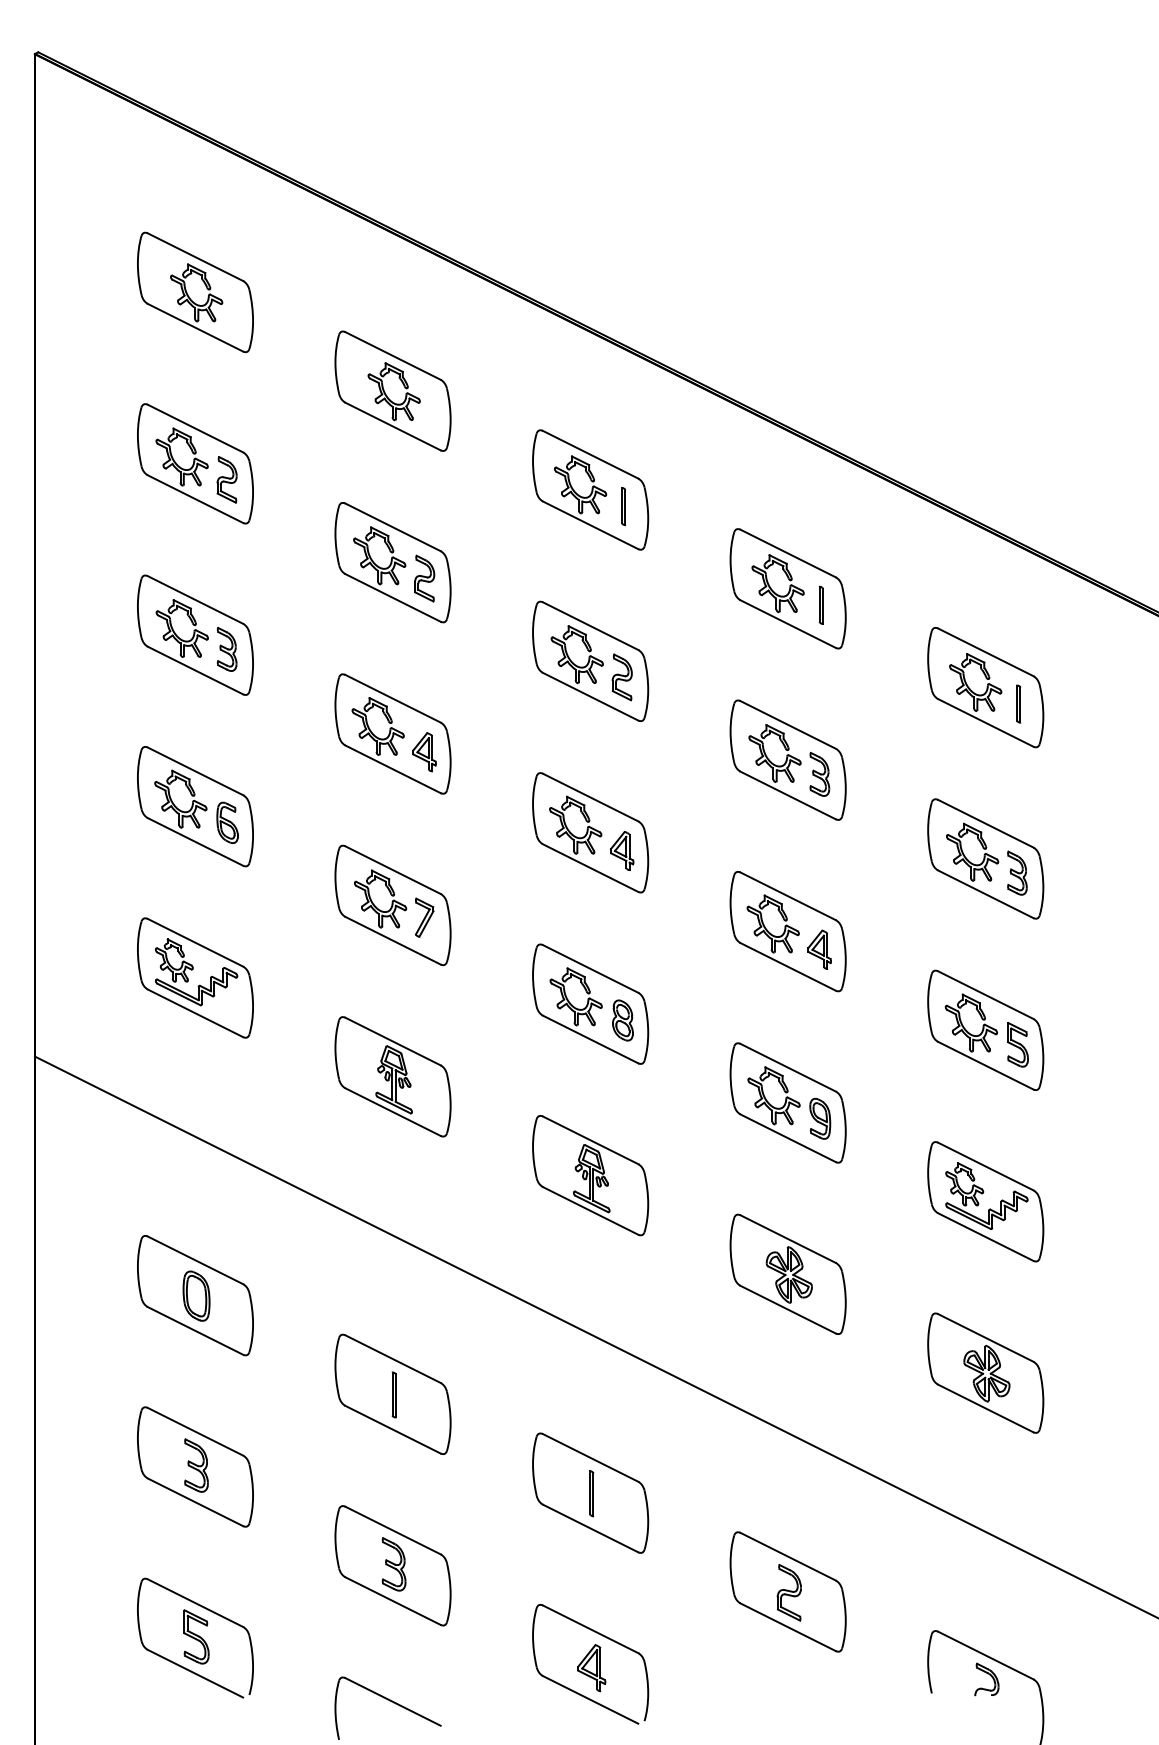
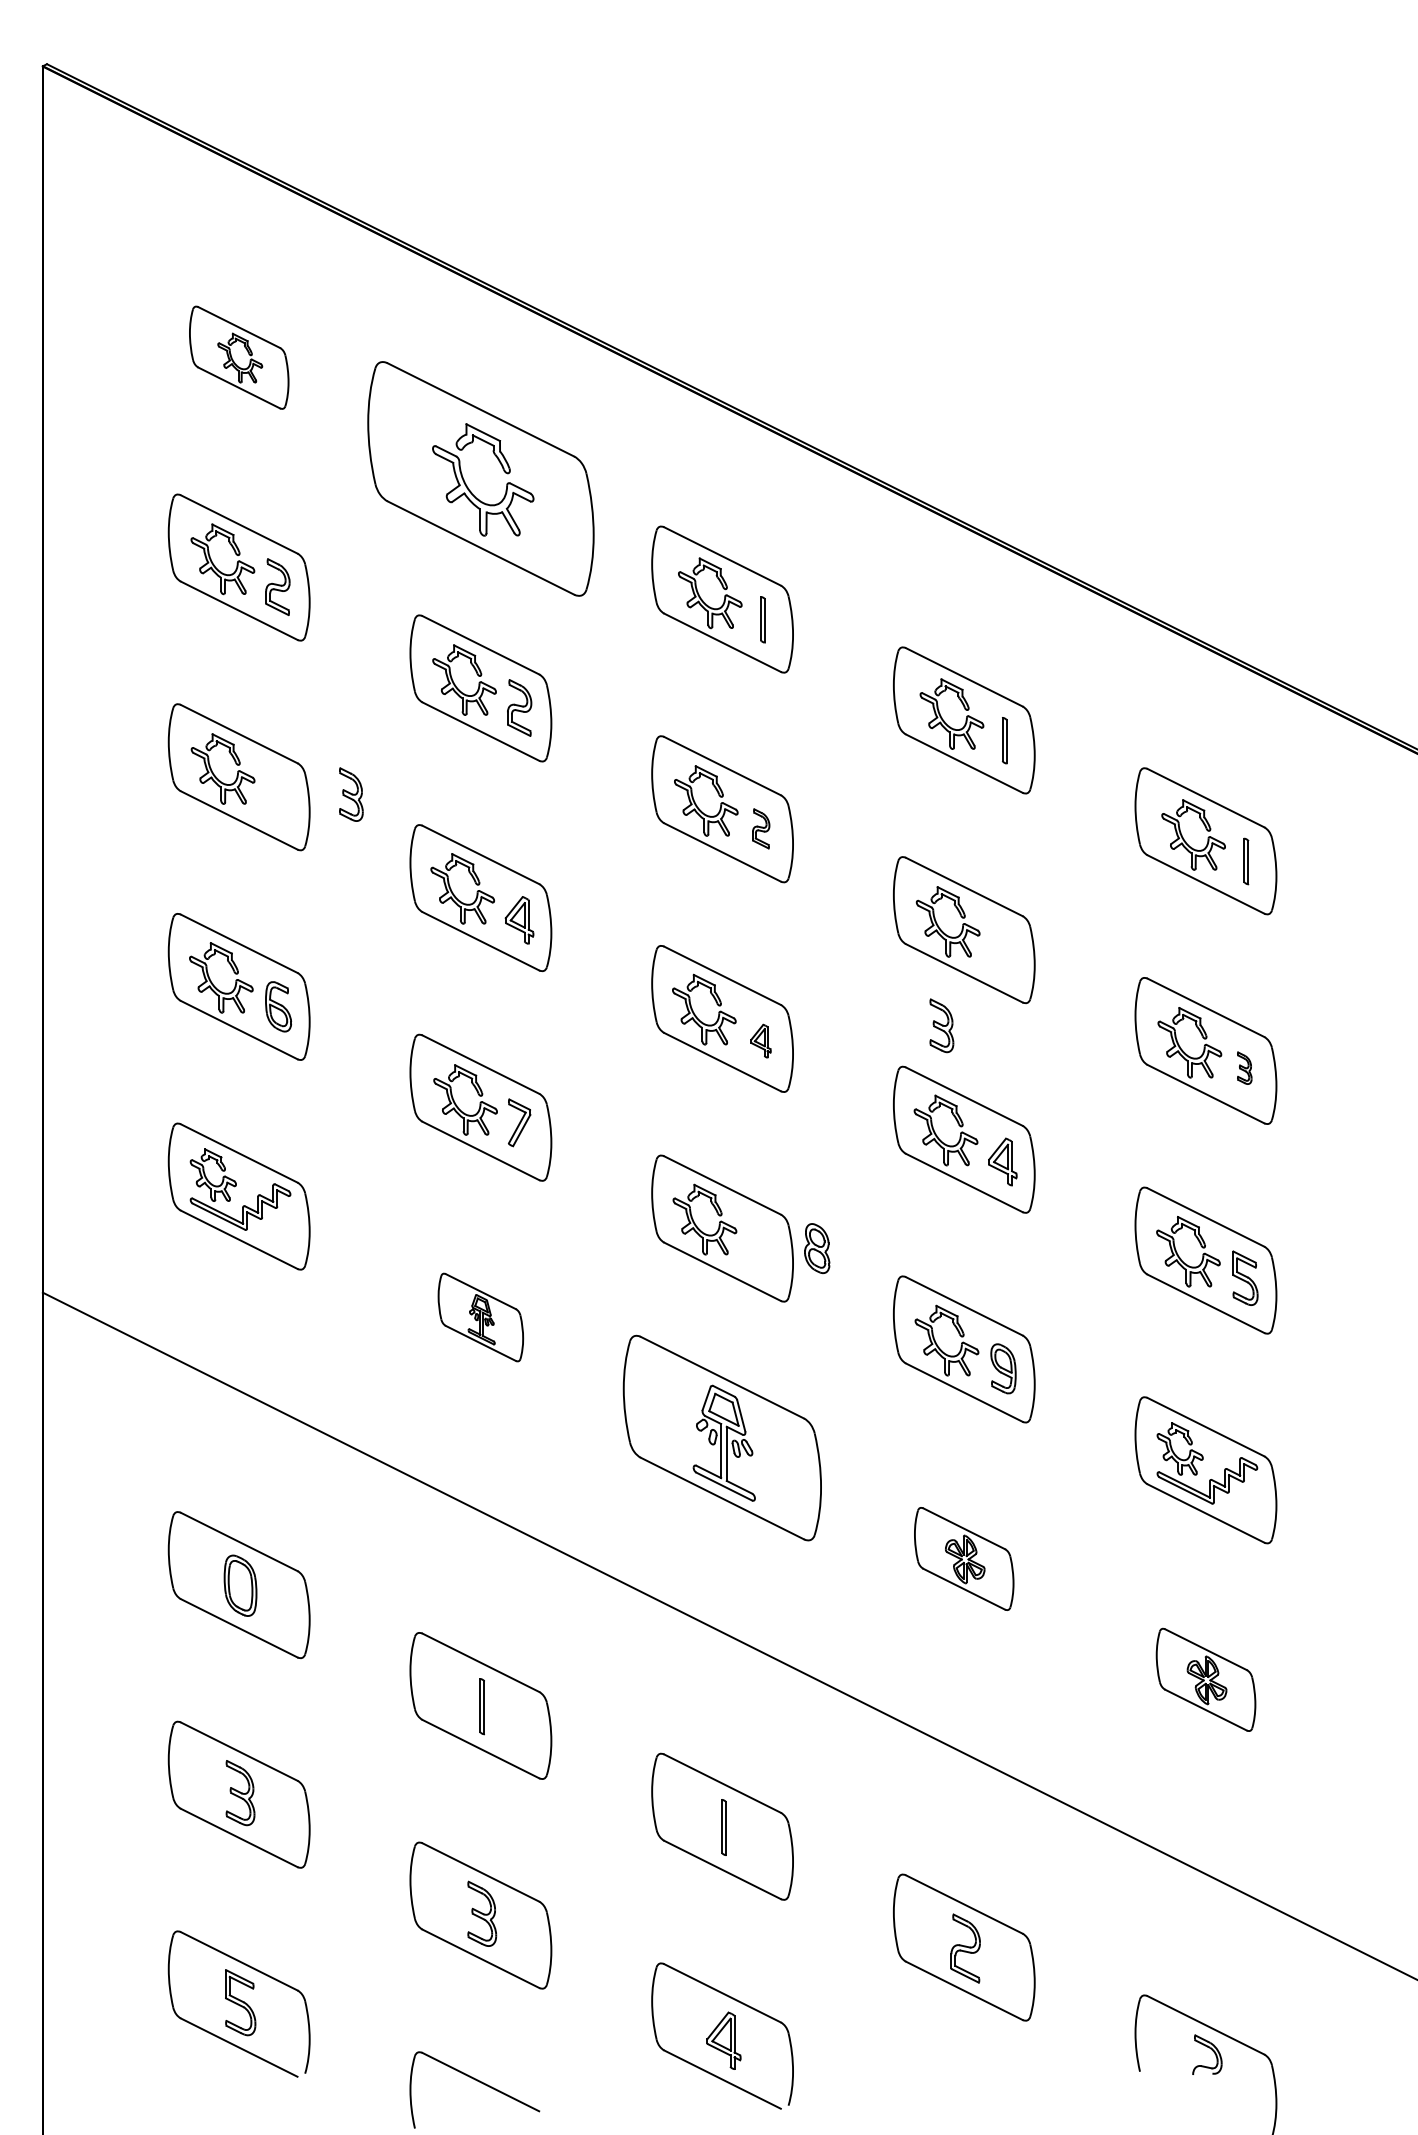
part: (195, 291) -> (239, 356), size x0.7
part: (392, 390) -> (480, 477), size x1.6
part: (226, 649) -> (350, 794), moved
part: (621, 677) -> (760, 828), size x0.7
part: (819, 774) -> (941, 1025), moved
part: (621, 850) -> (760, 1040), size x0.7
part: (1017, 872) -> (1244, 1067), size x0.6
part: (622, 1020) -> (816, 1248), moved
part: (392, 1076) -> (480, 1317), size x0.6
part: (590, 1175) -> (722, 1438), size x1.4
part: (787, 1273) -> (963, 1558), size x0.7
part: (985, 1372) -> (1205, 1679), size x0.7

